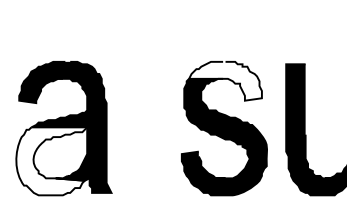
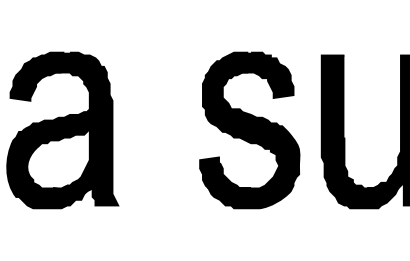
fill: (225, 80) -> (250, 74), added
fill: (51, 161) -> (48, 168), added

